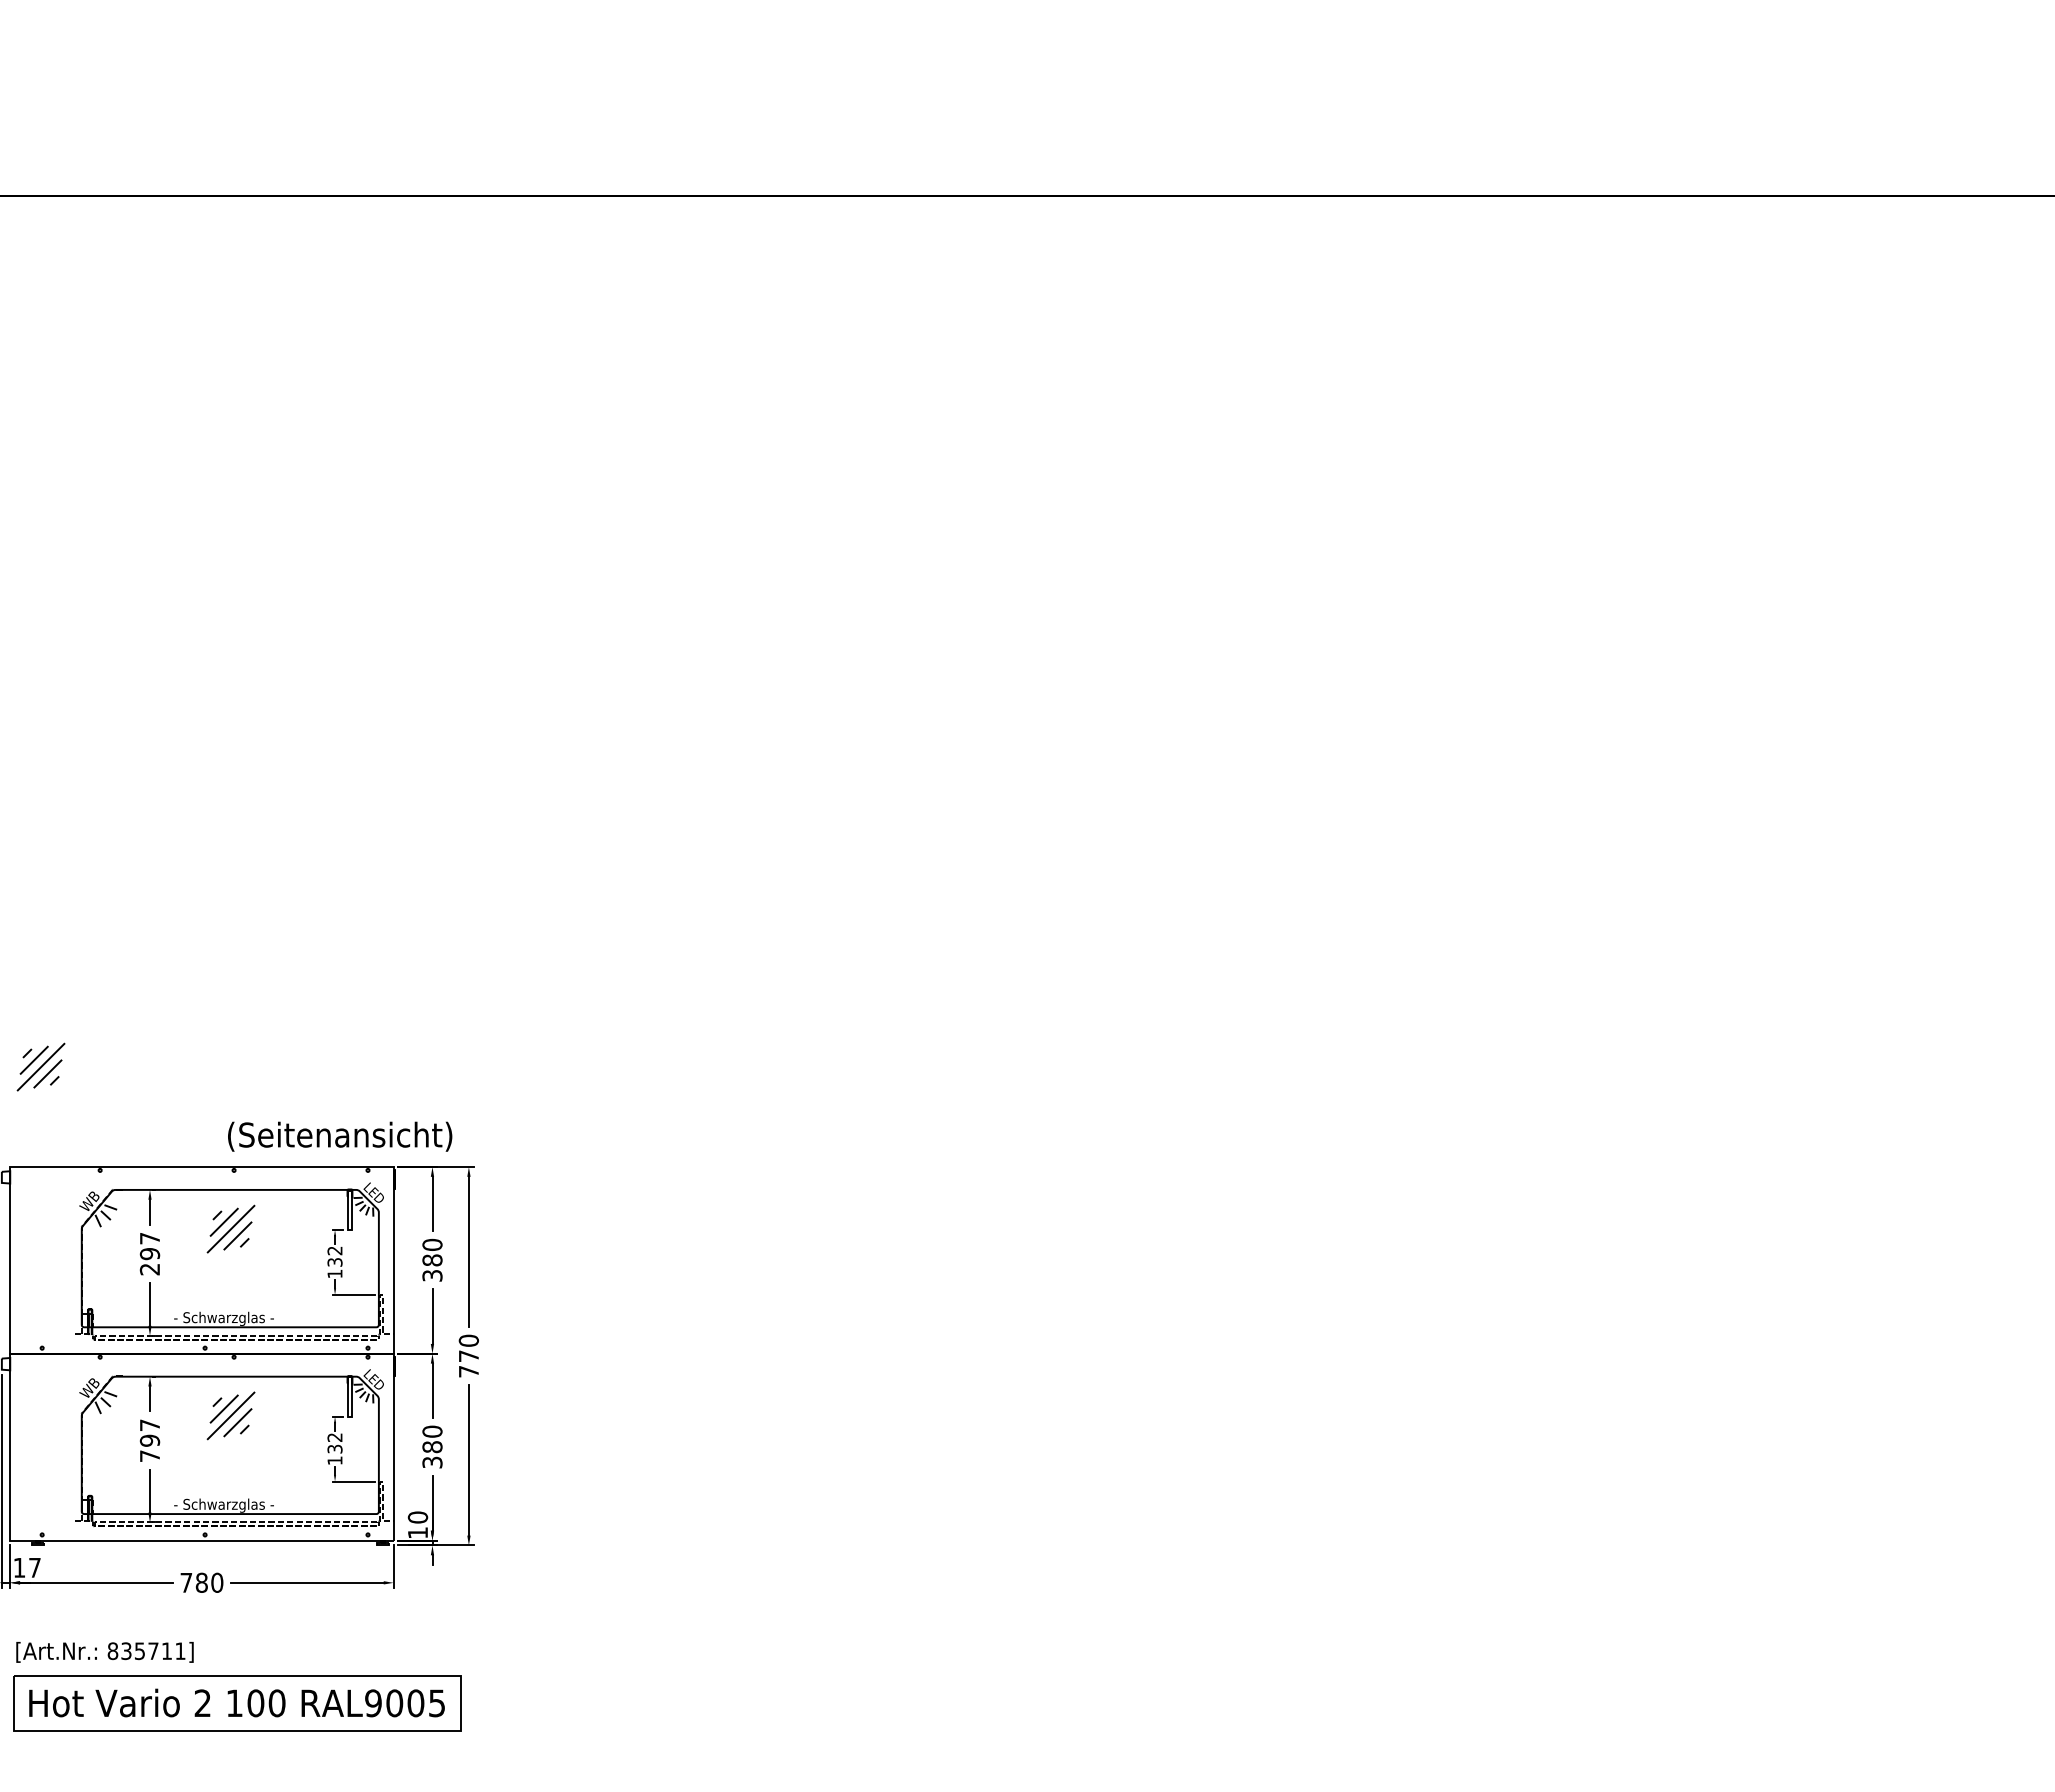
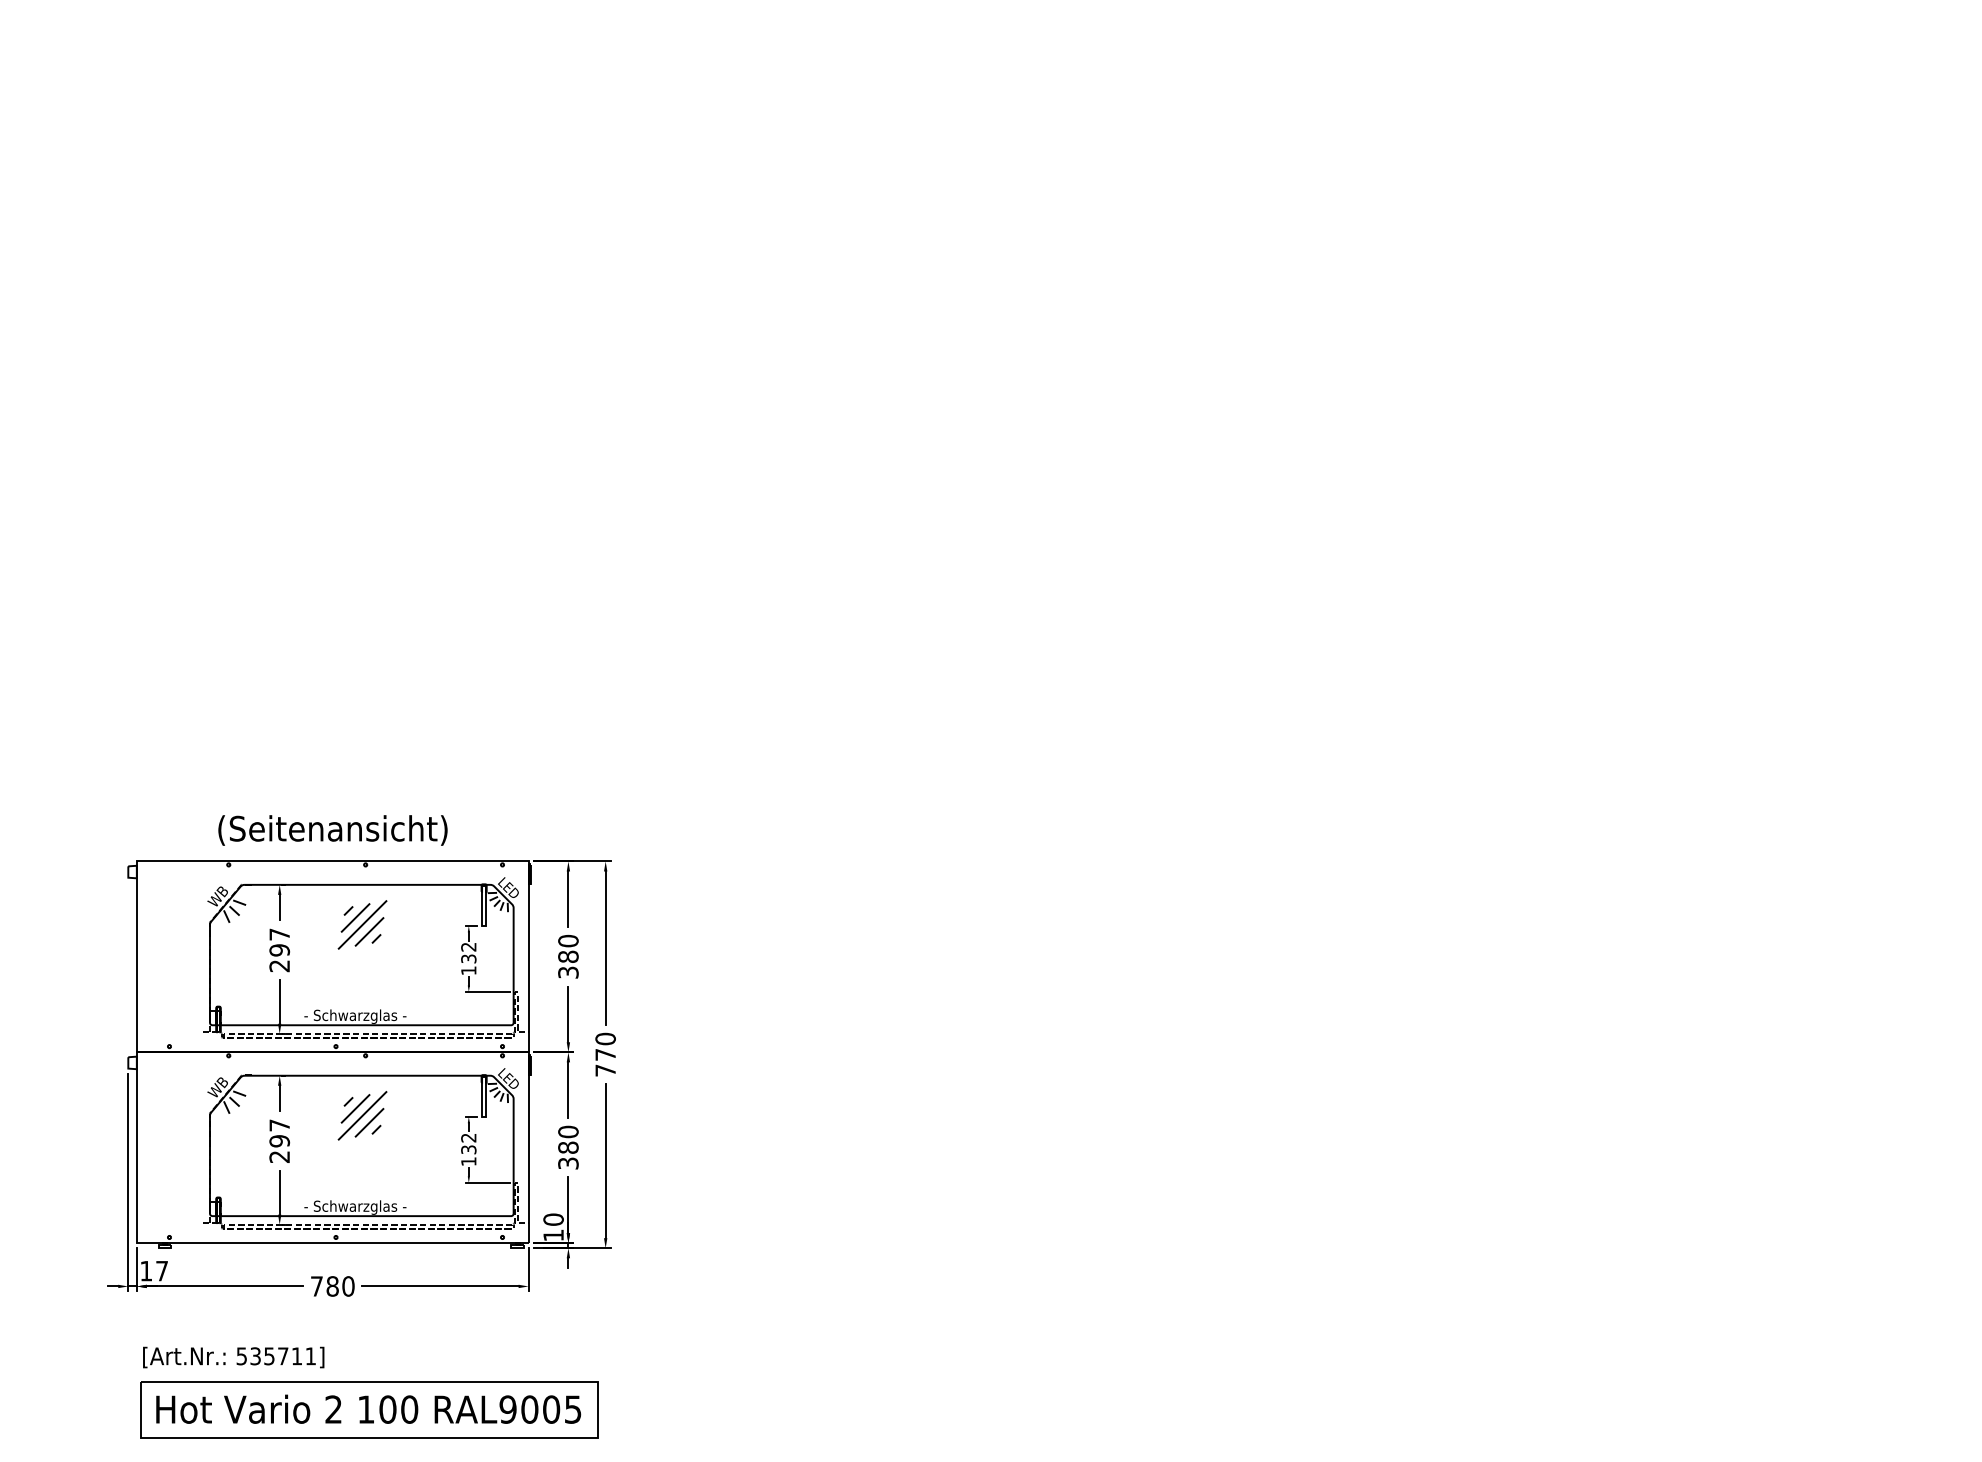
part: (40, 1066) -> (167, 758), removed
text: (340, 1136) -> (333, 830), moved
text: (149, 1456) -> (279, 1157), 797 -> 297
text: (112, 1651) -> (241, 1356), 835711] -> 535711]

